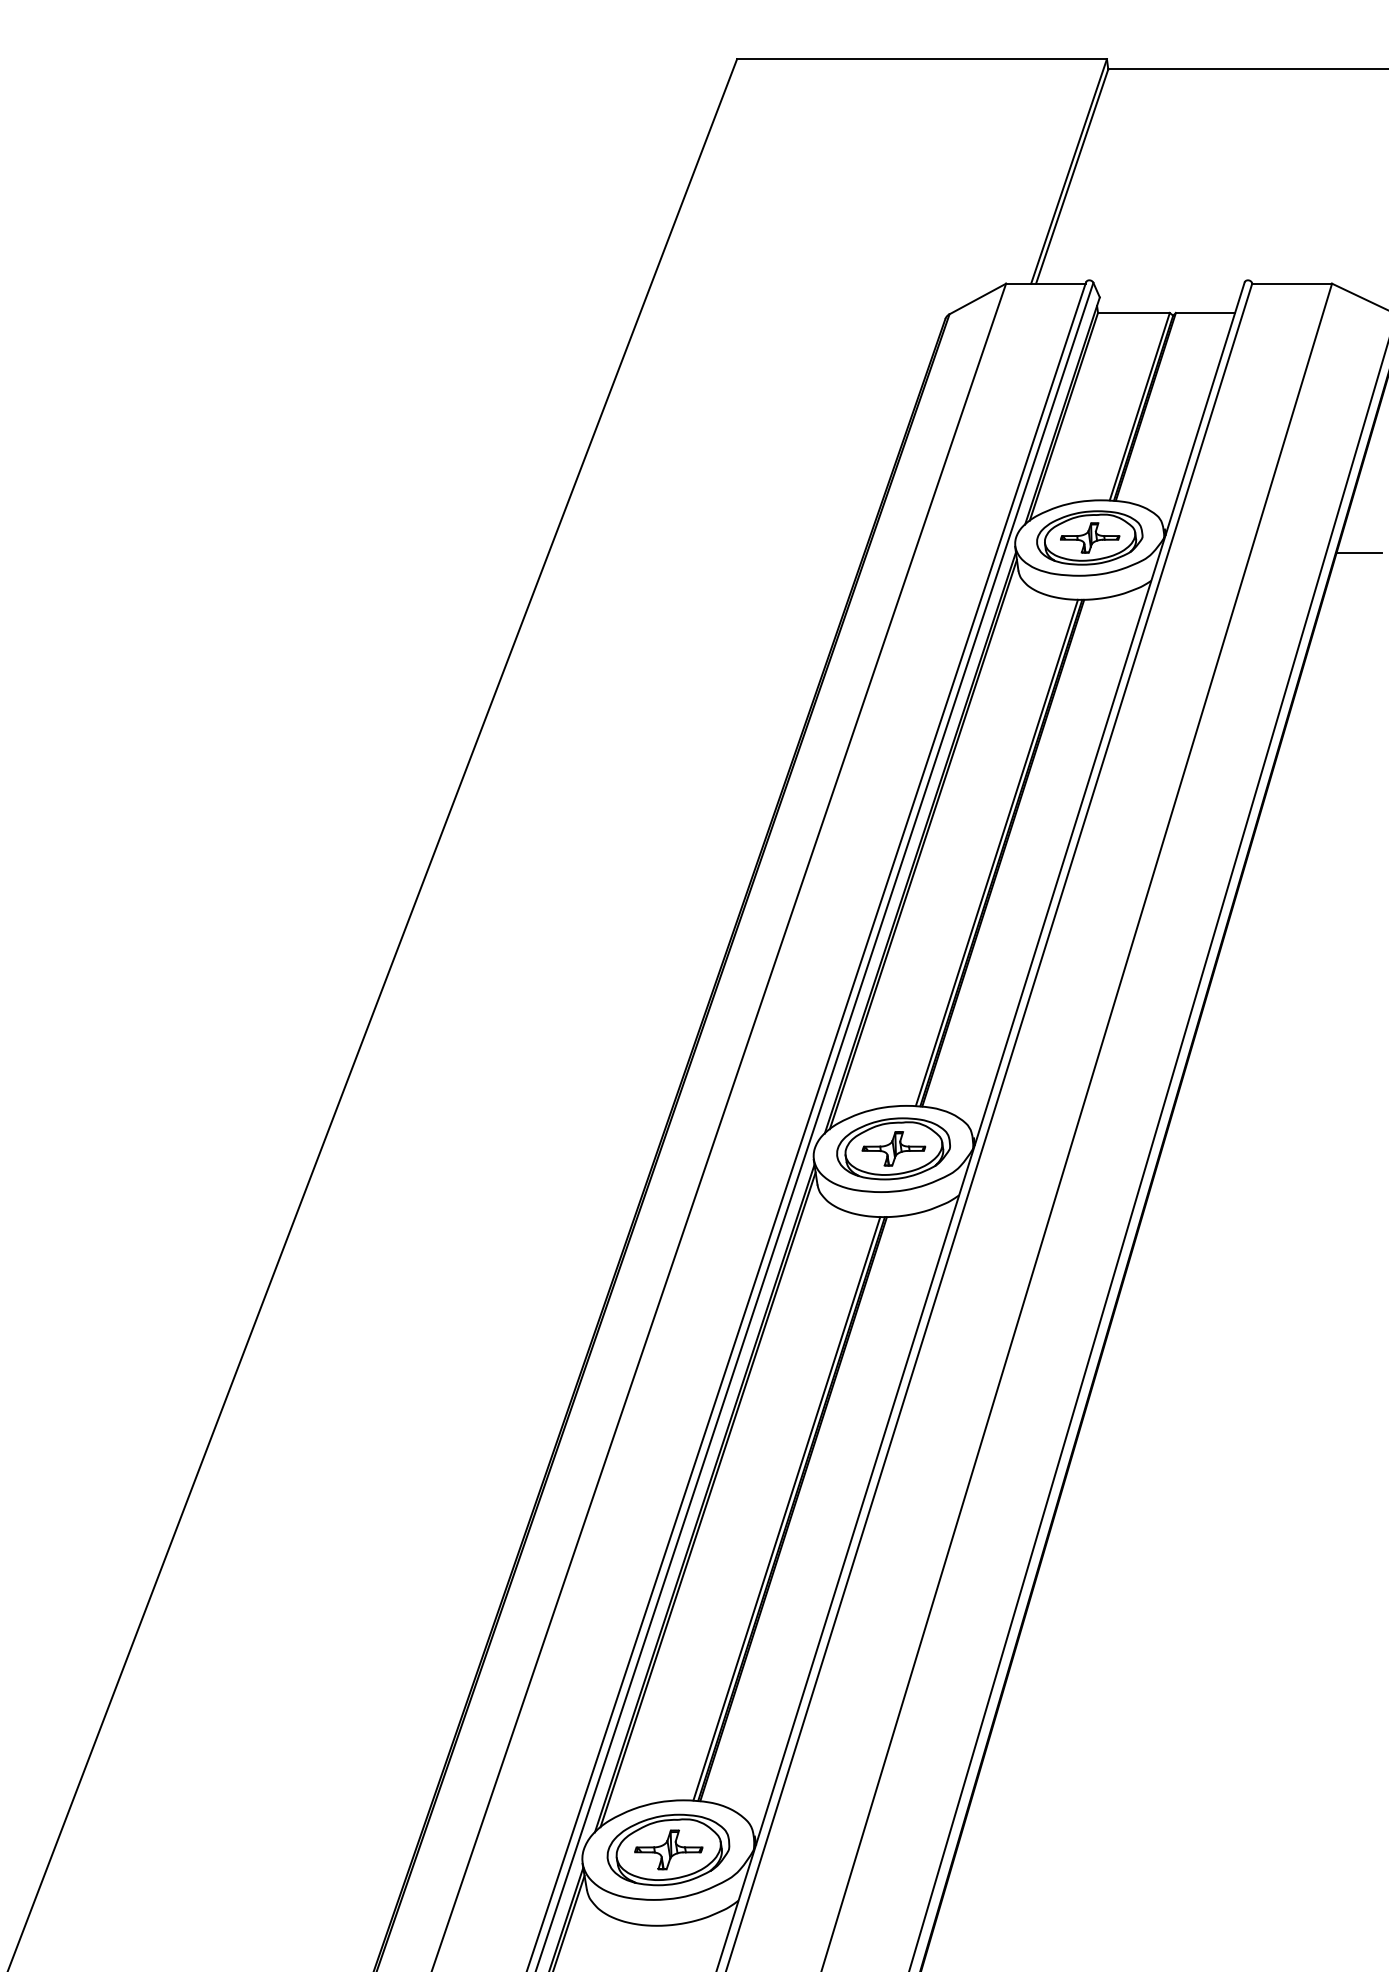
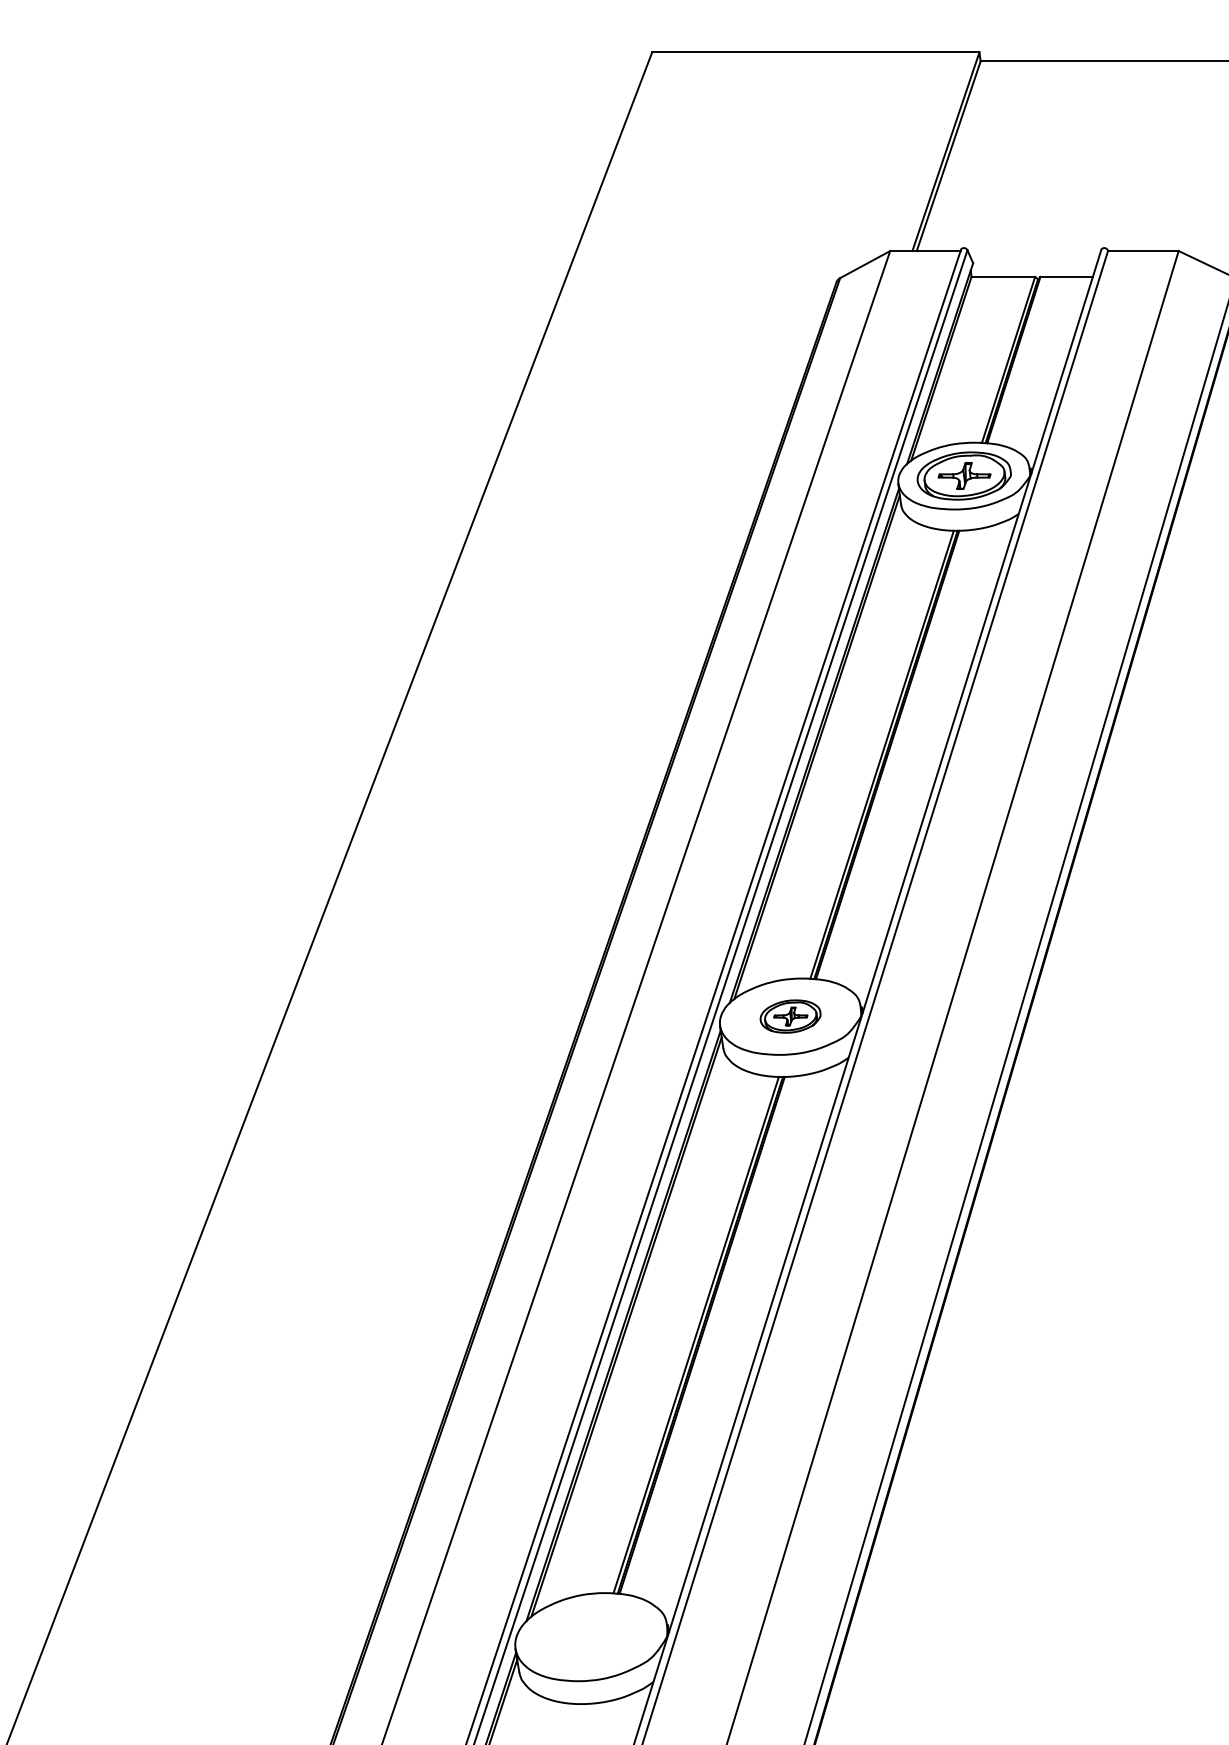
line: (1358, 553) -> (1202, 489), removed
part: (893, 1148) -> (790, 1016), size x0.6
part: (668, 1850) -> (591, 1637), removed

